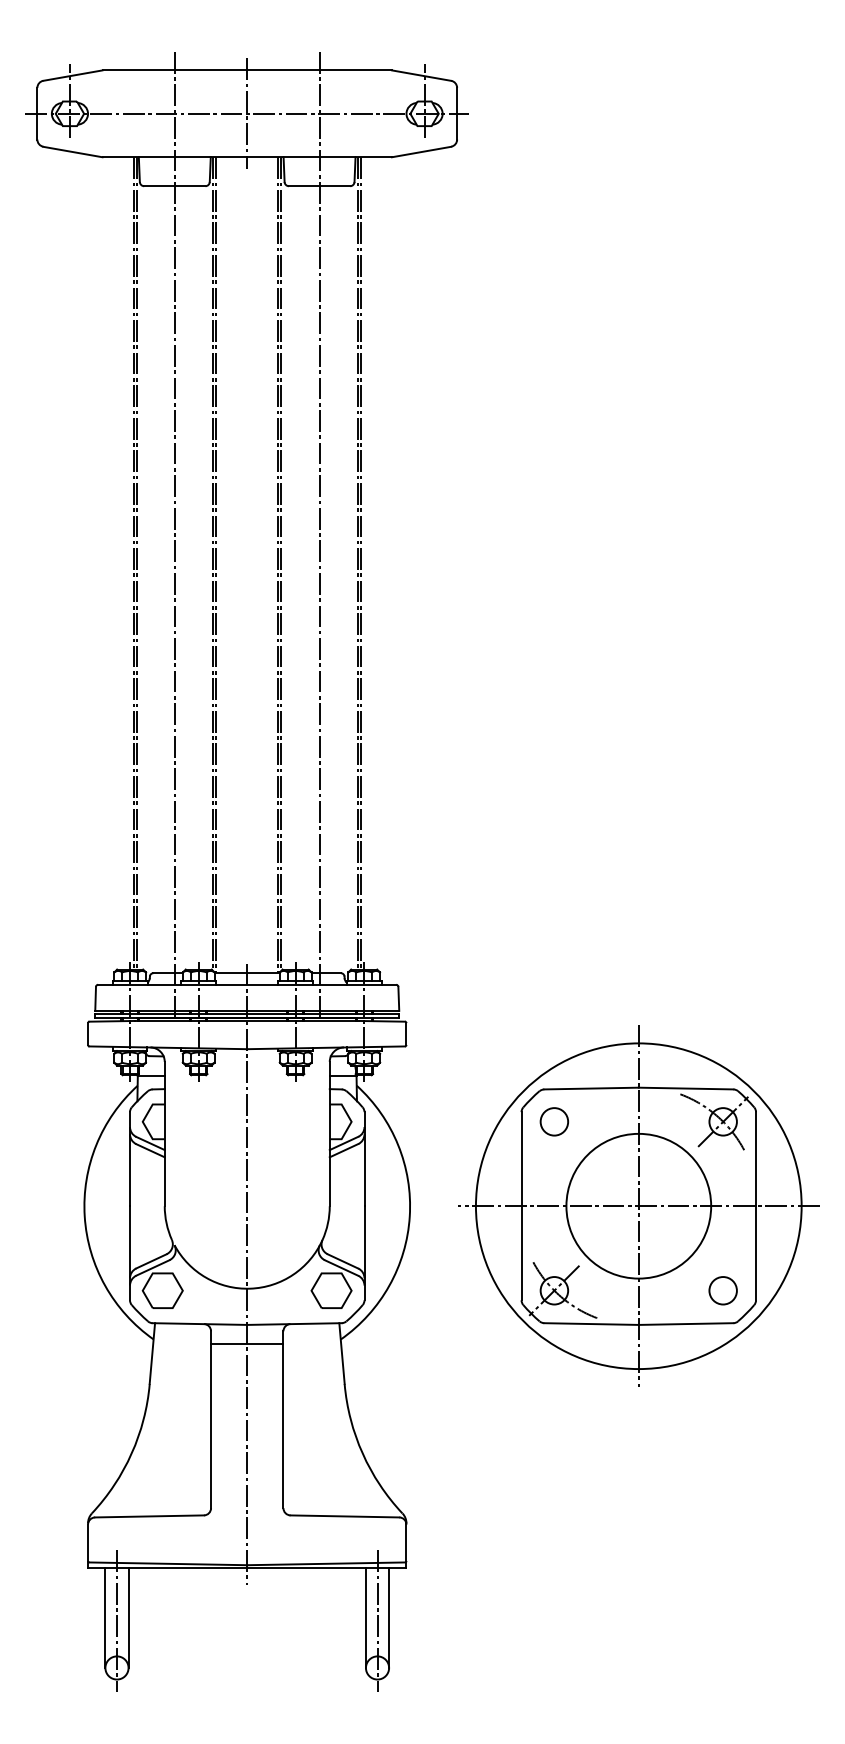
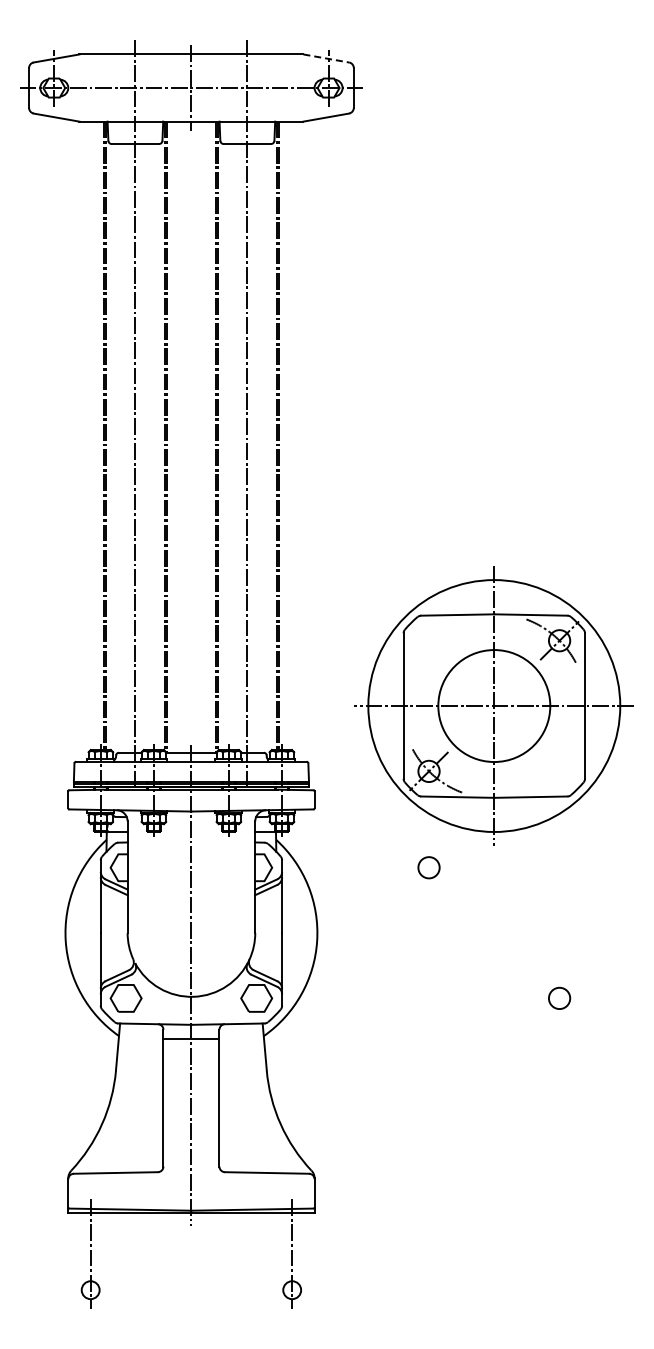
line: (421, 75) -> (326, 58), solid -> dashed
part: (637, 1205) -> (493, 705), moved
line: (105, 1617) -> (81, 1251), removed
line: (128, 1617) -> (99, 1251), removed
line: (366, 1617) -> (283, 1251), removed
line: (389, 1617) -> (301, 1251), removed

